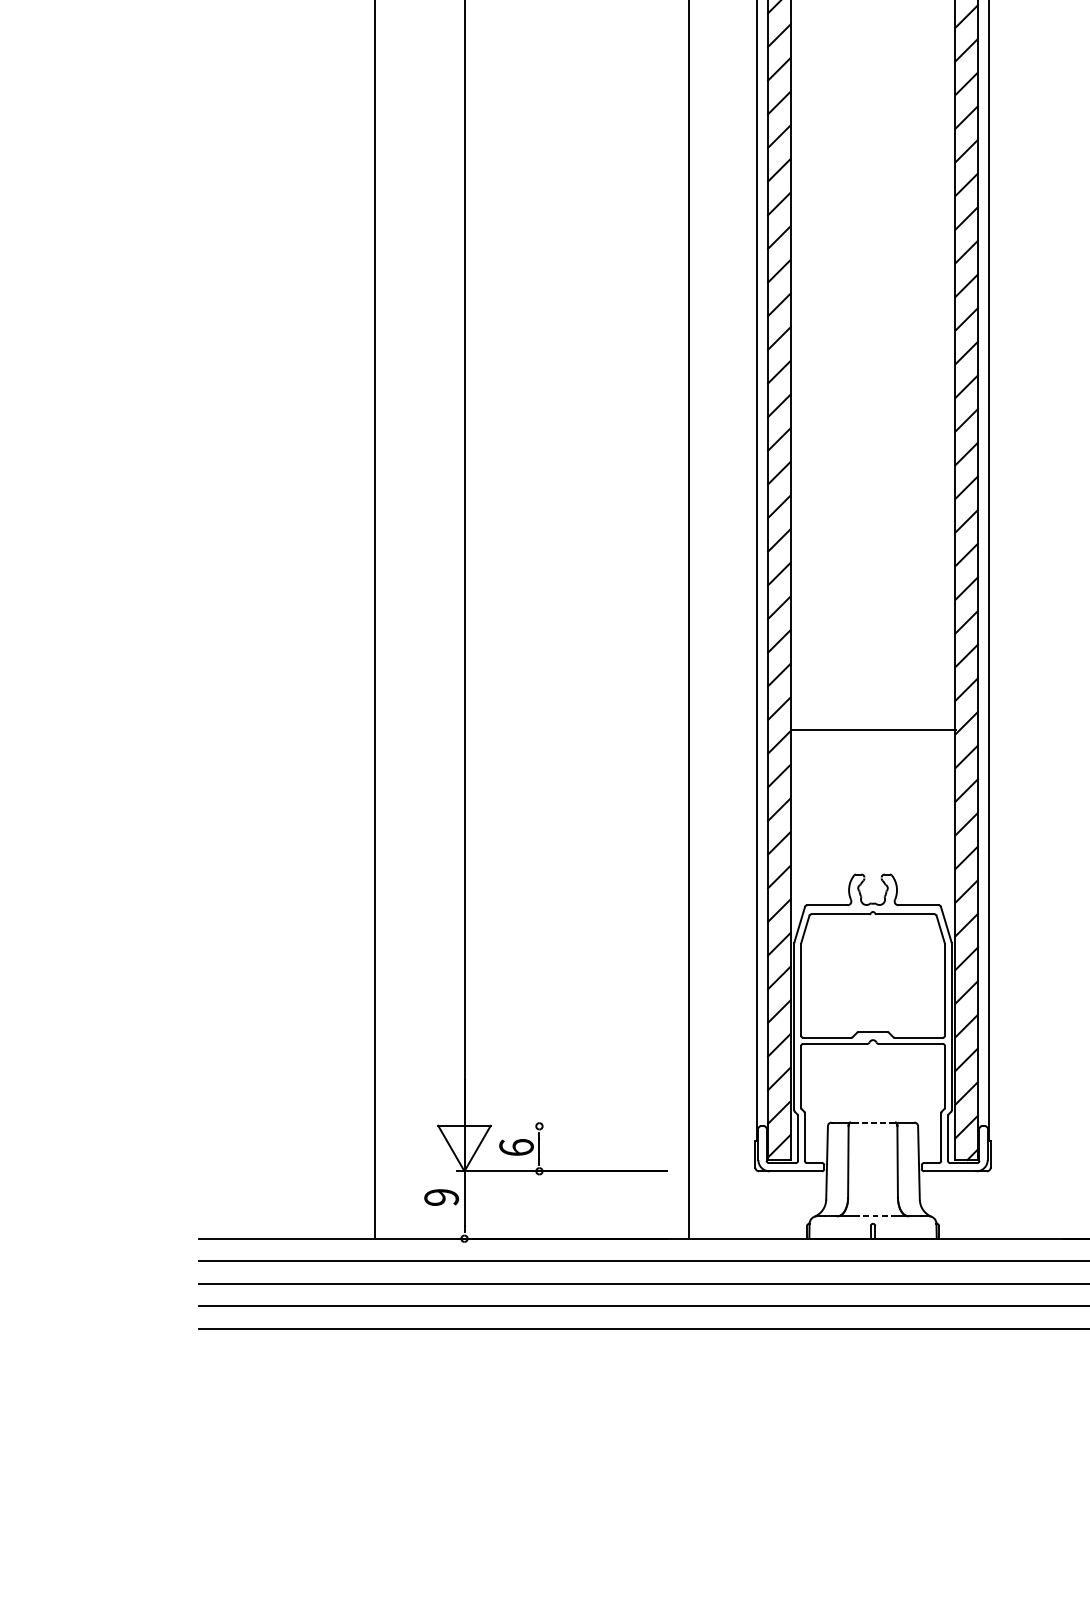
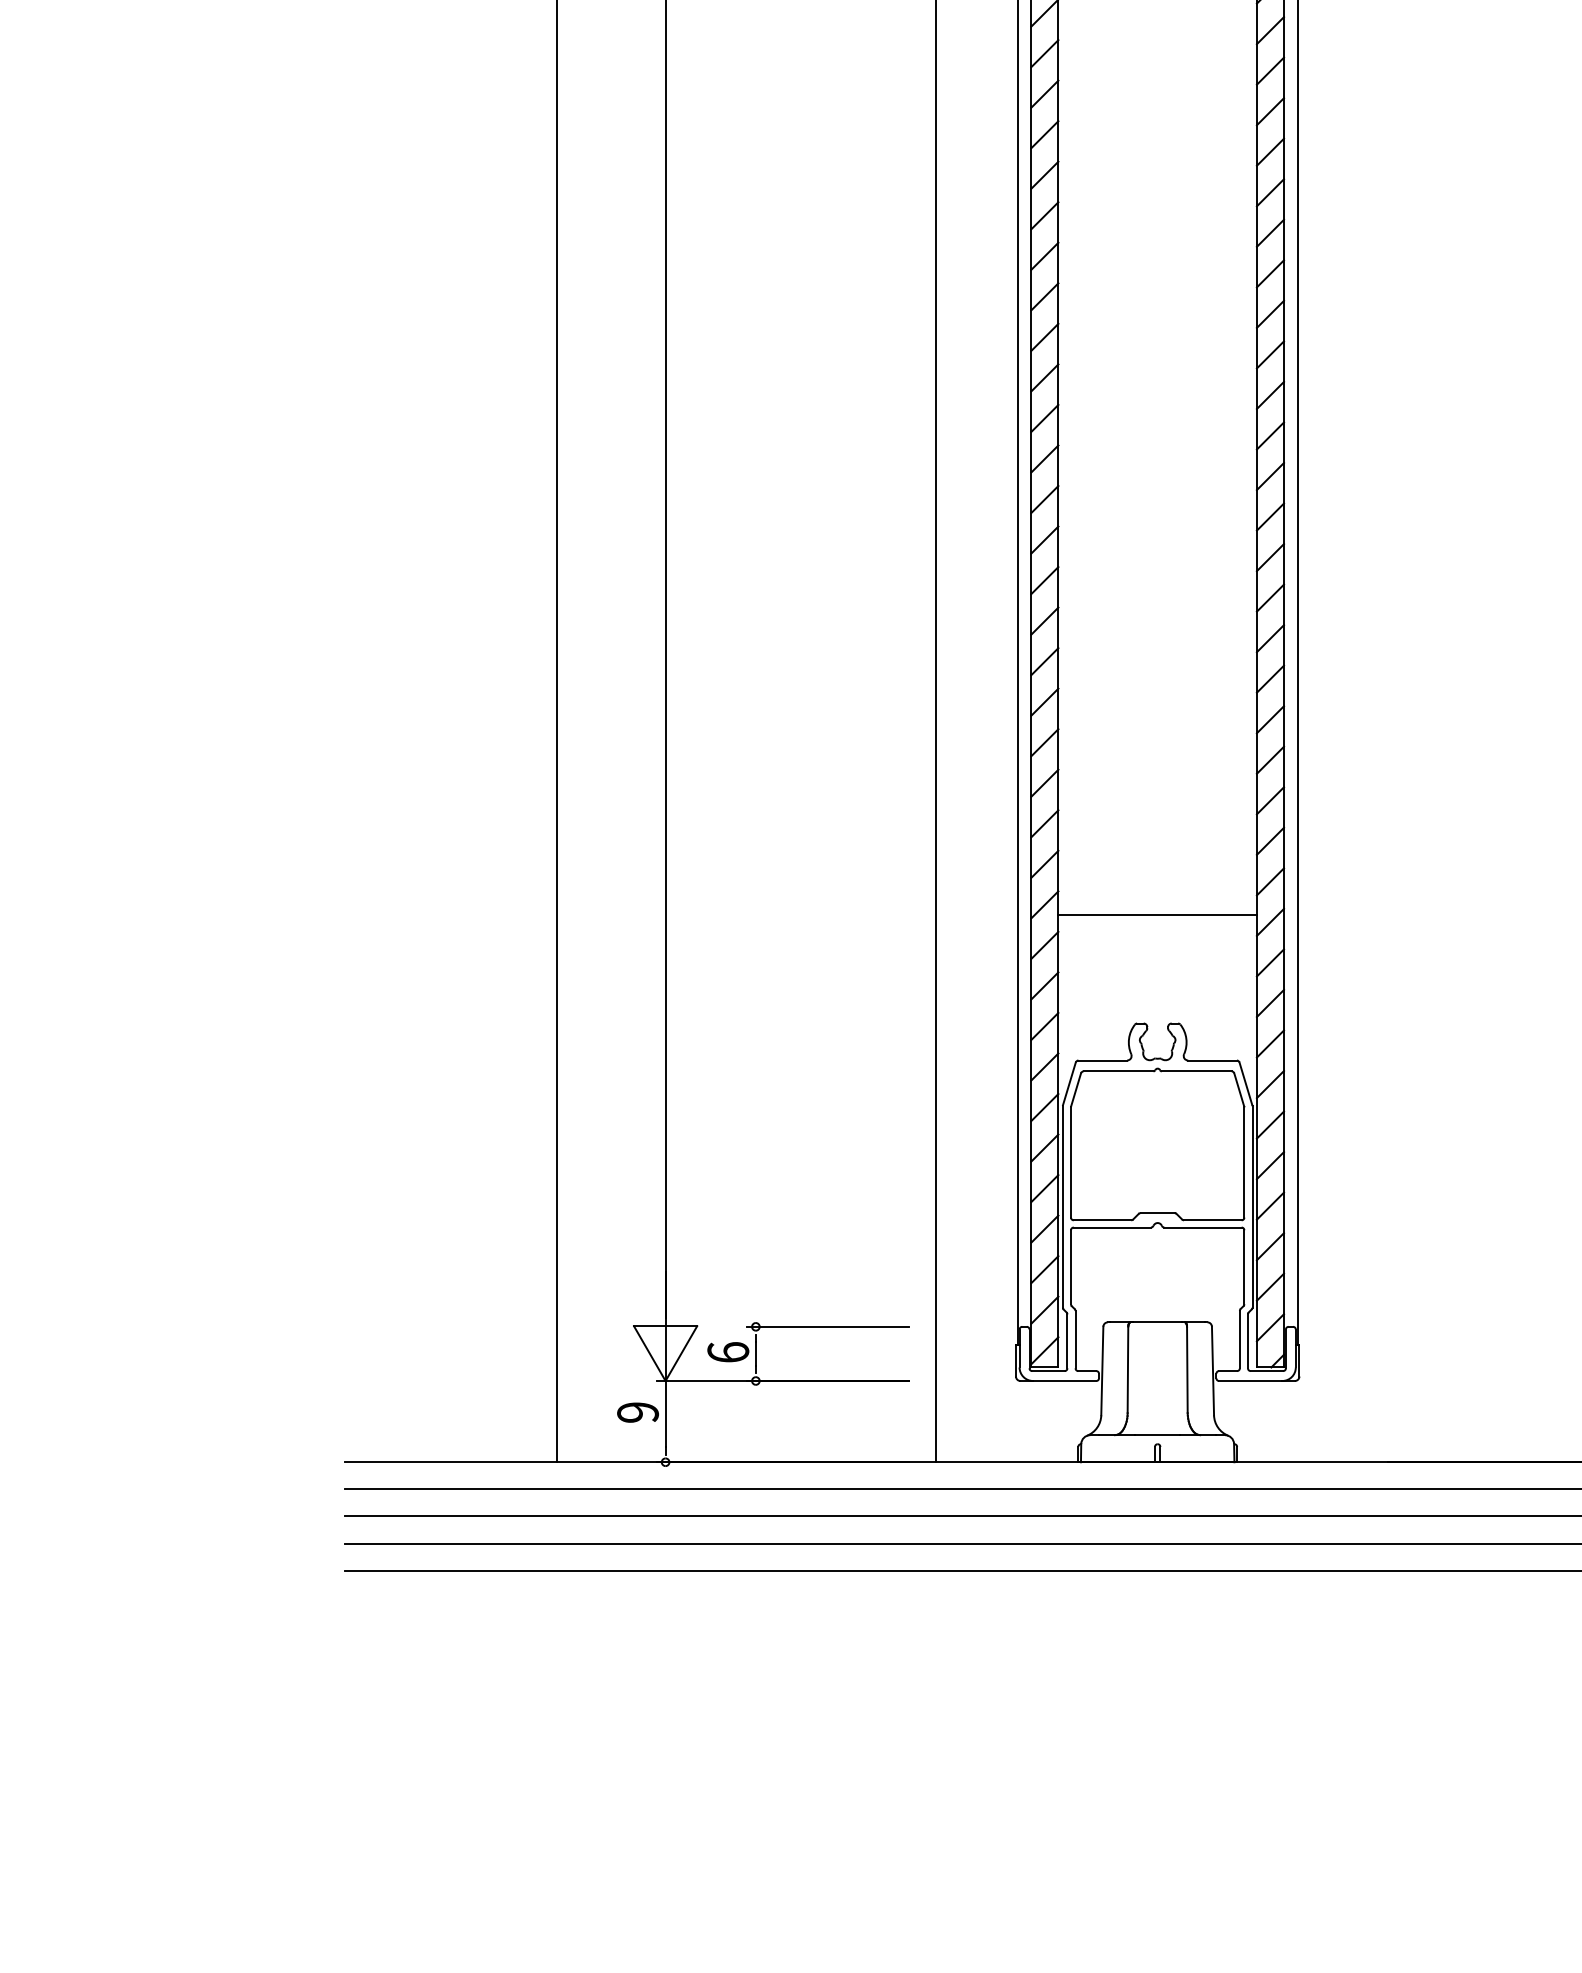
line: (872, 730) -> (1157, 915), moved
line: (873, 1122) -> (1158, 1322), dashed -> solid
line: (598, 1126) -> (827, 1326), added
line: (872, 1216) -> (1157, 1435), dashed -> solid

